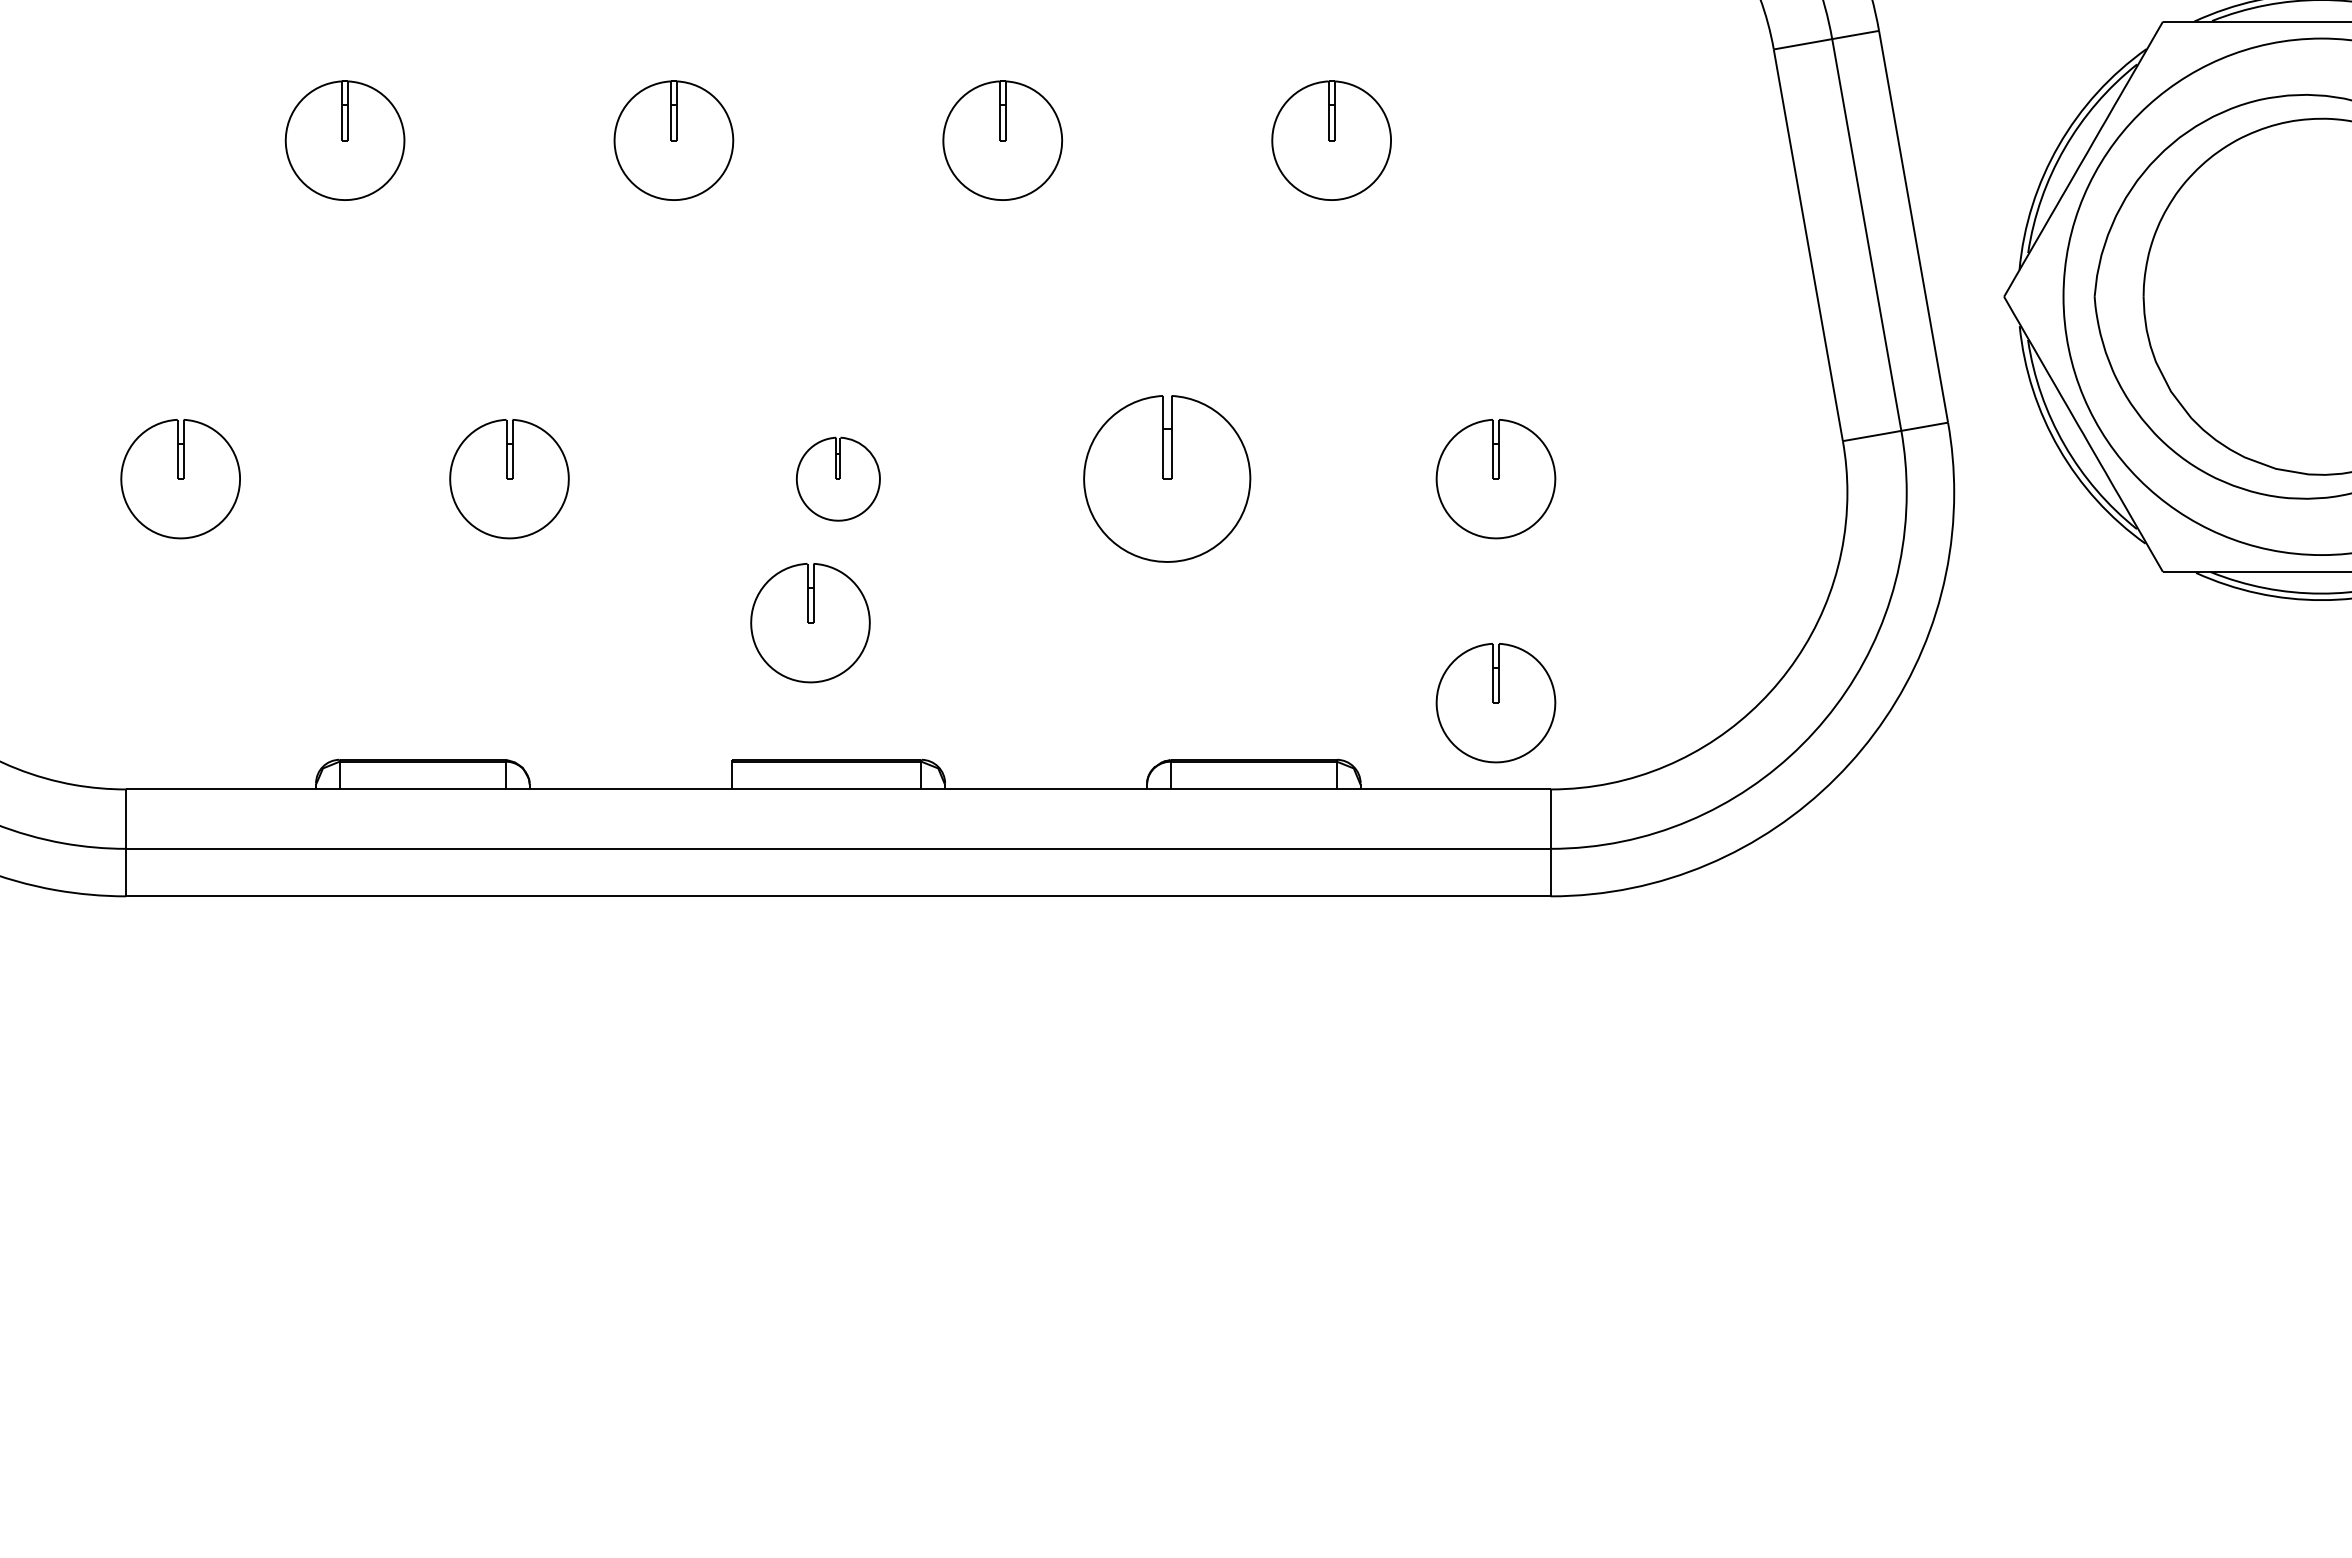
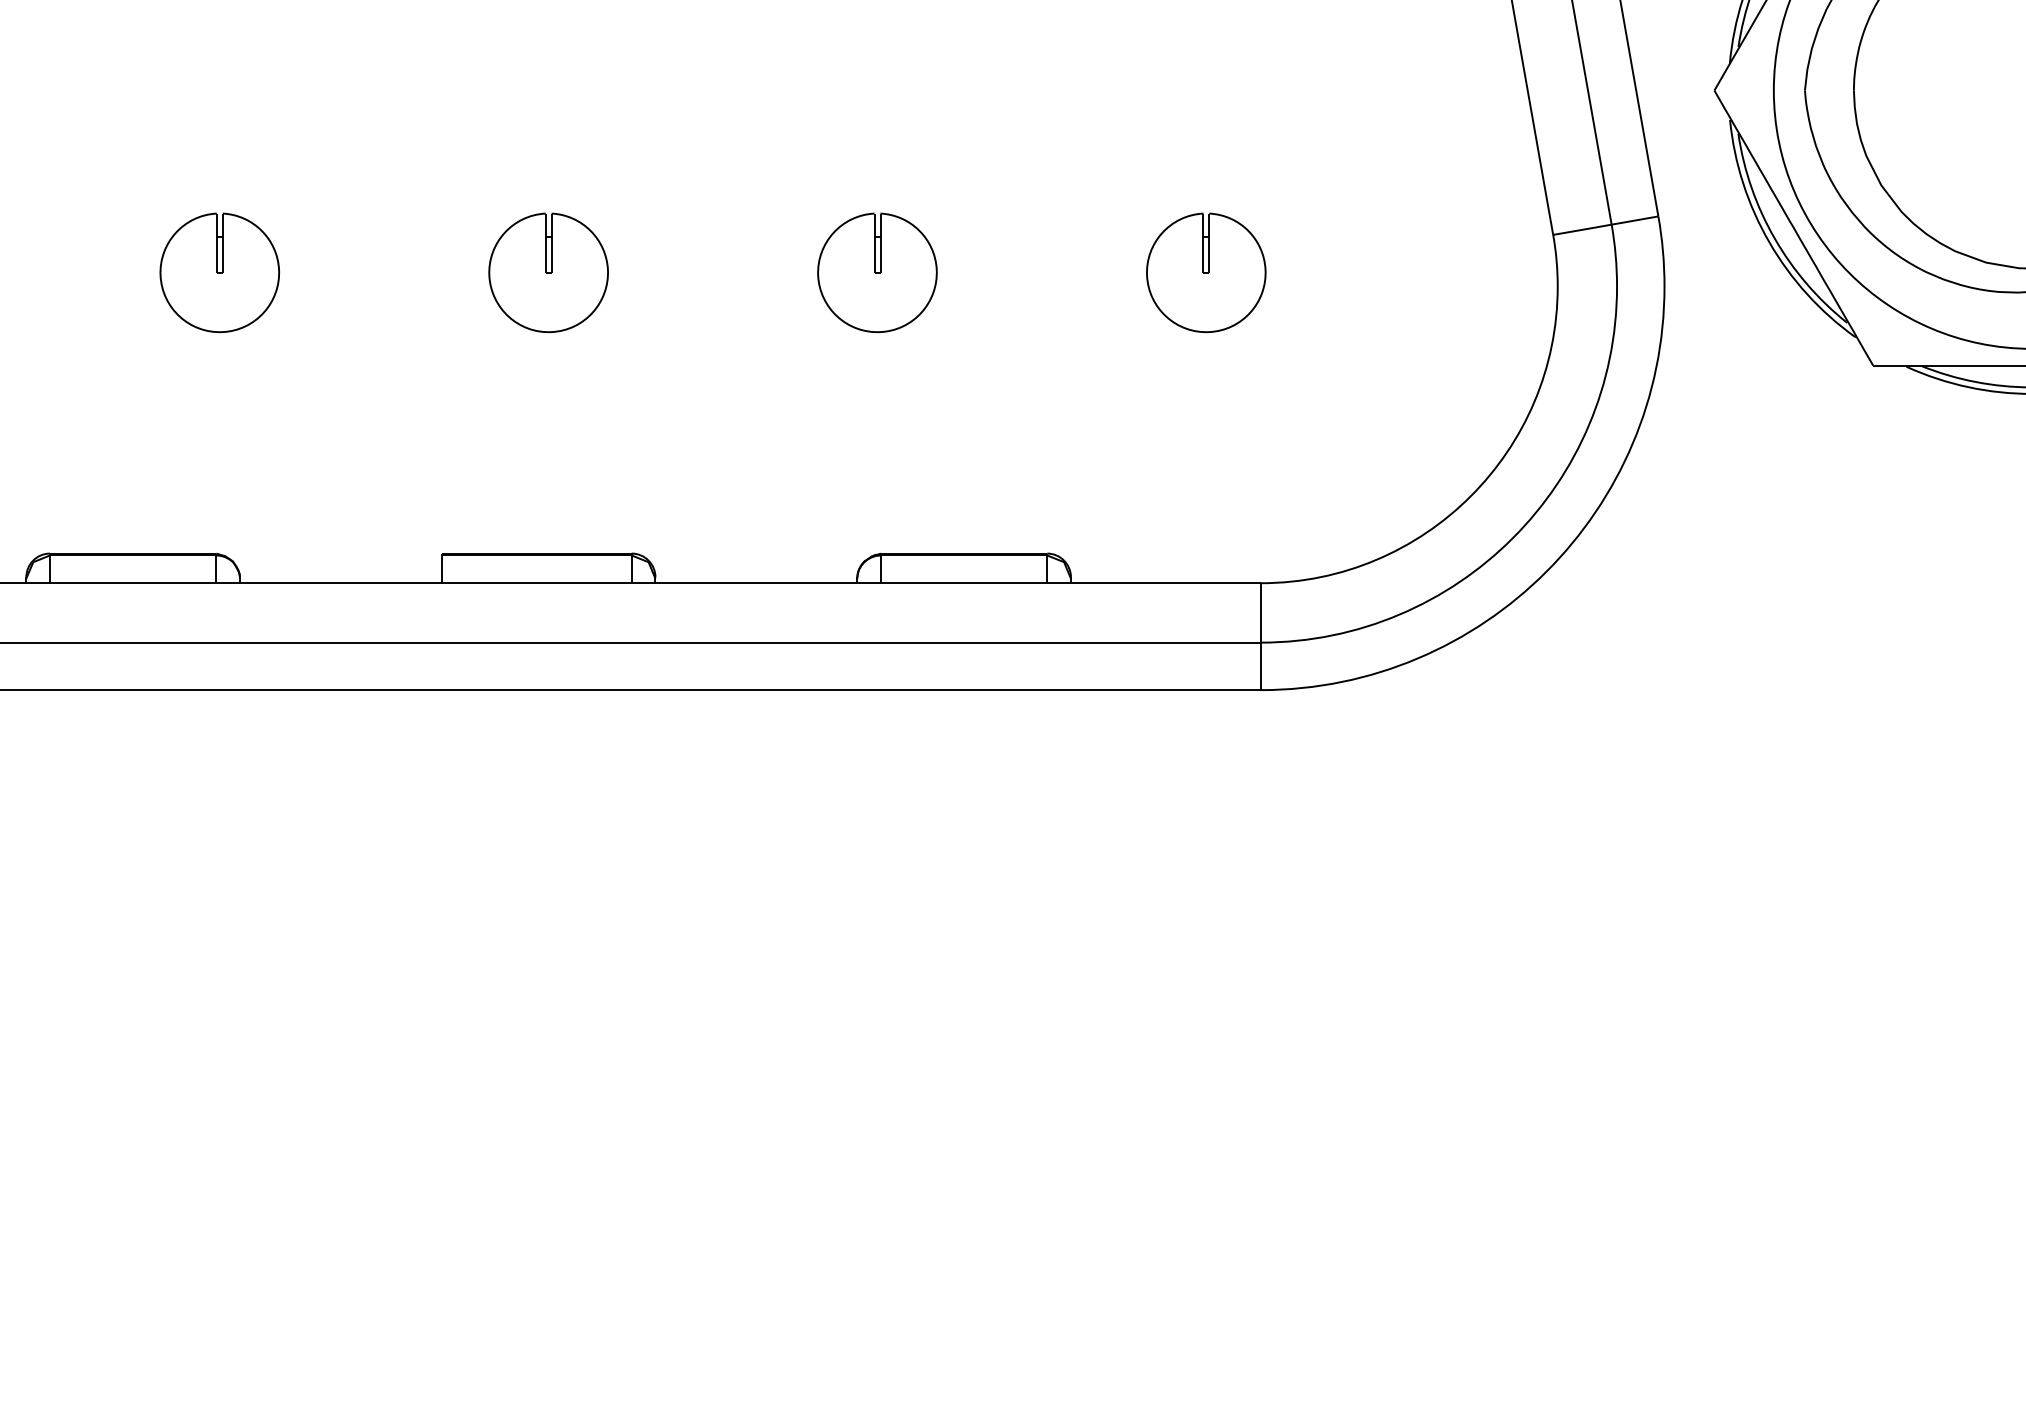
part: (838, 479) -> (548, 273), size x1.43
part: (1166, 479) -> (876, 273), size x0.71
part: (810, 623) -> (520, 417), removed
part: (1495, 703) -> (1205, 497), removed

